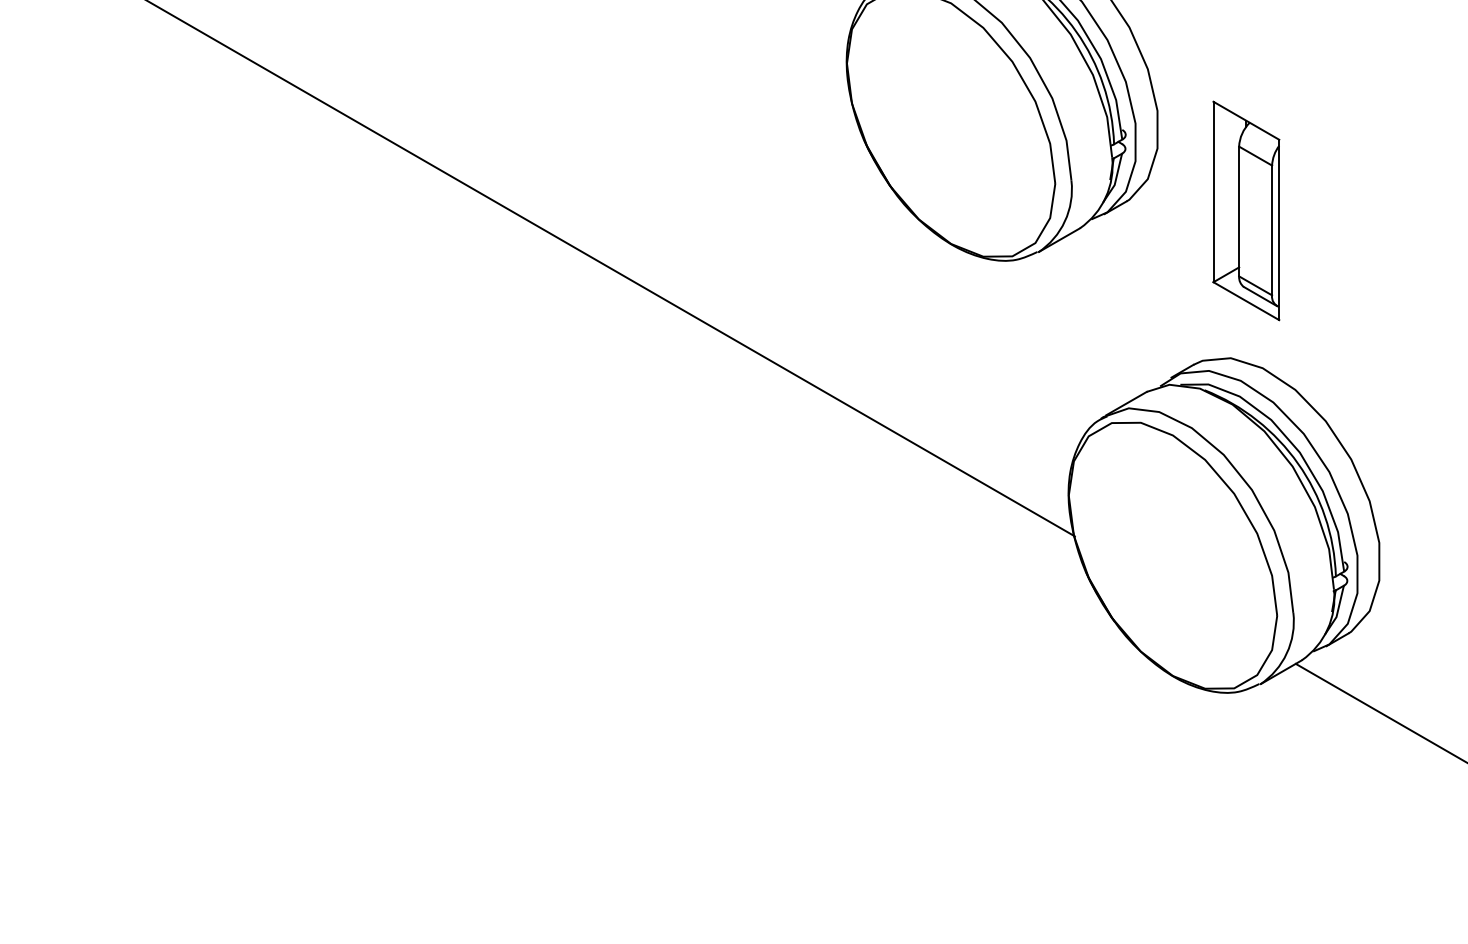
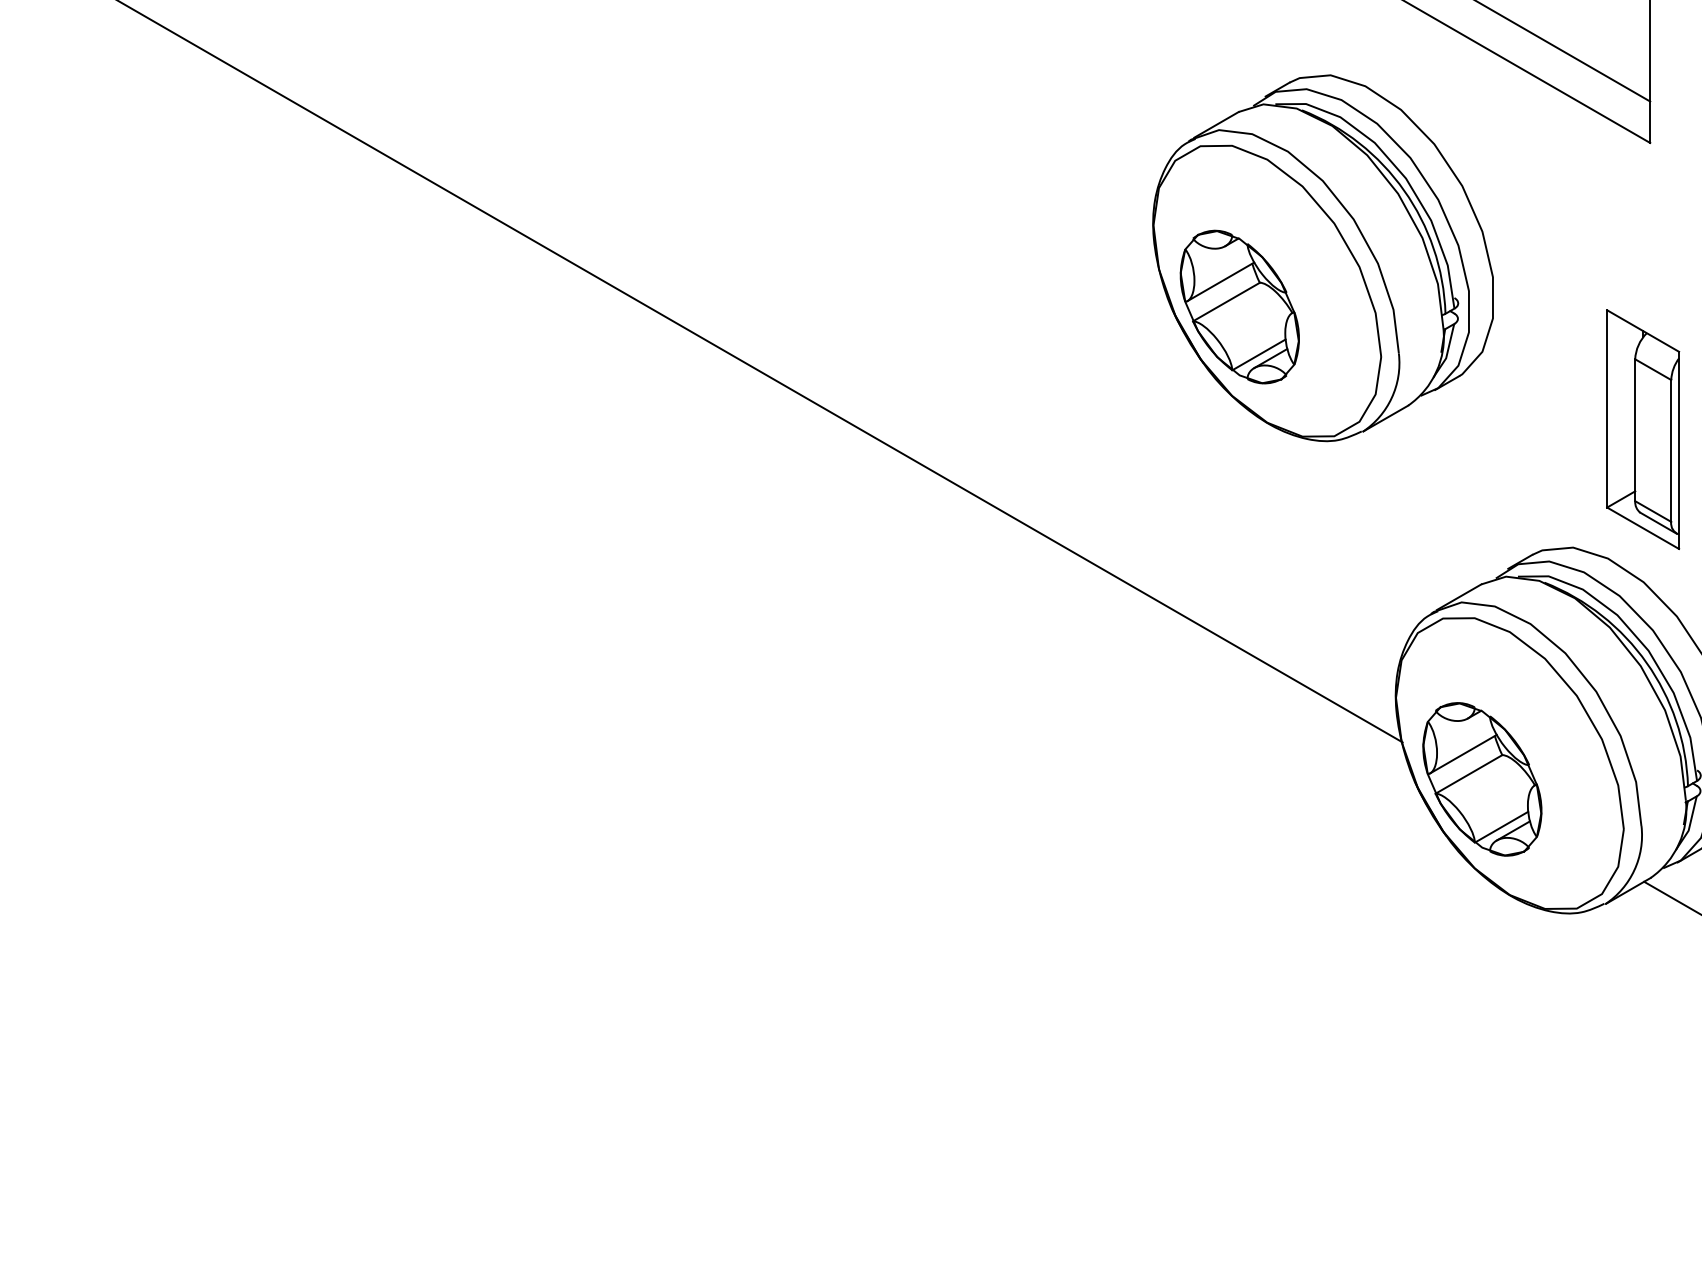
part: (925, 137) -> (1239, 306), added
part: (1246, 210) -> (1643, 429), moved
part: (1147, 570) -> (1482, 779), added

